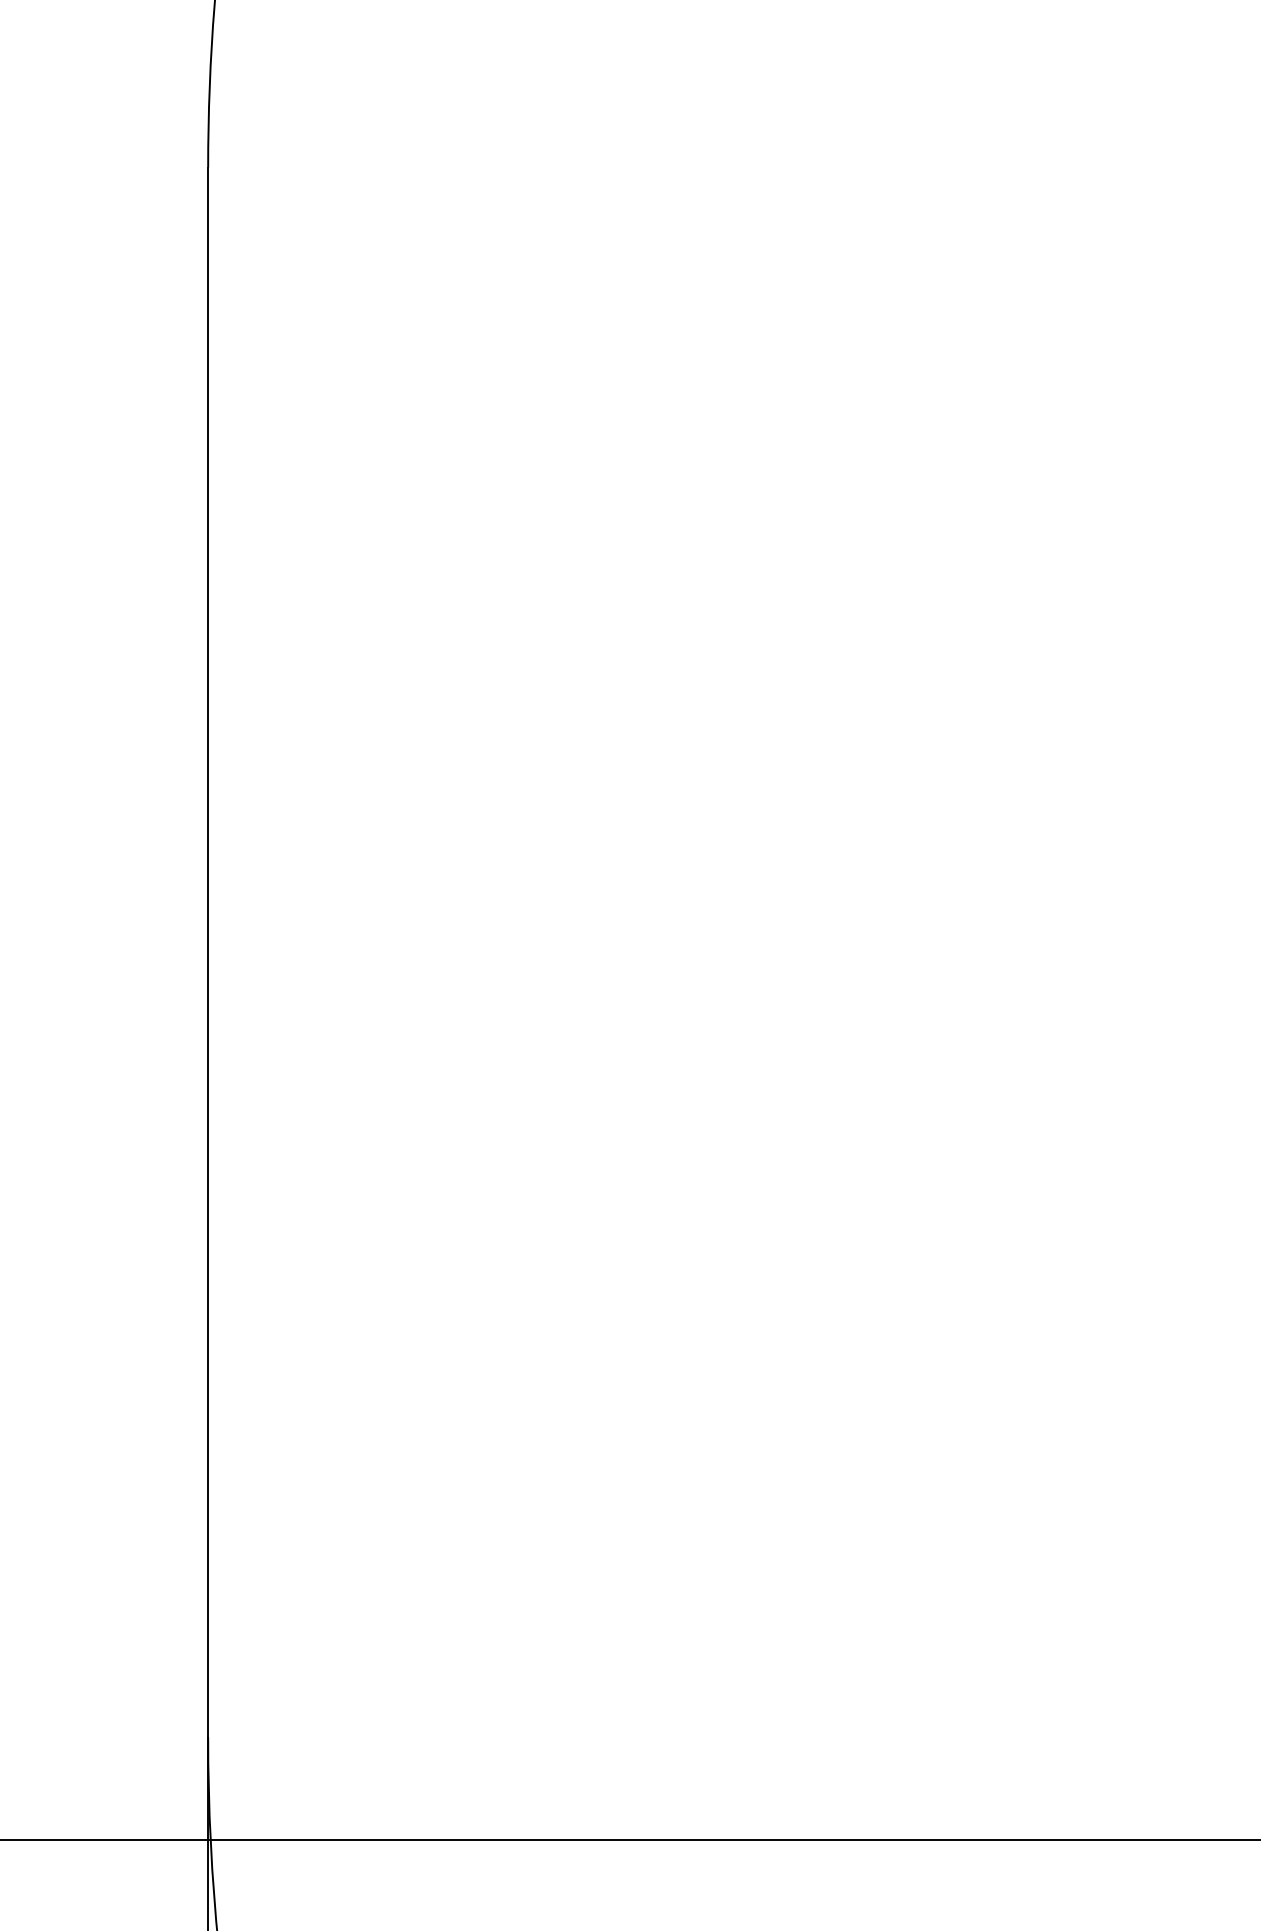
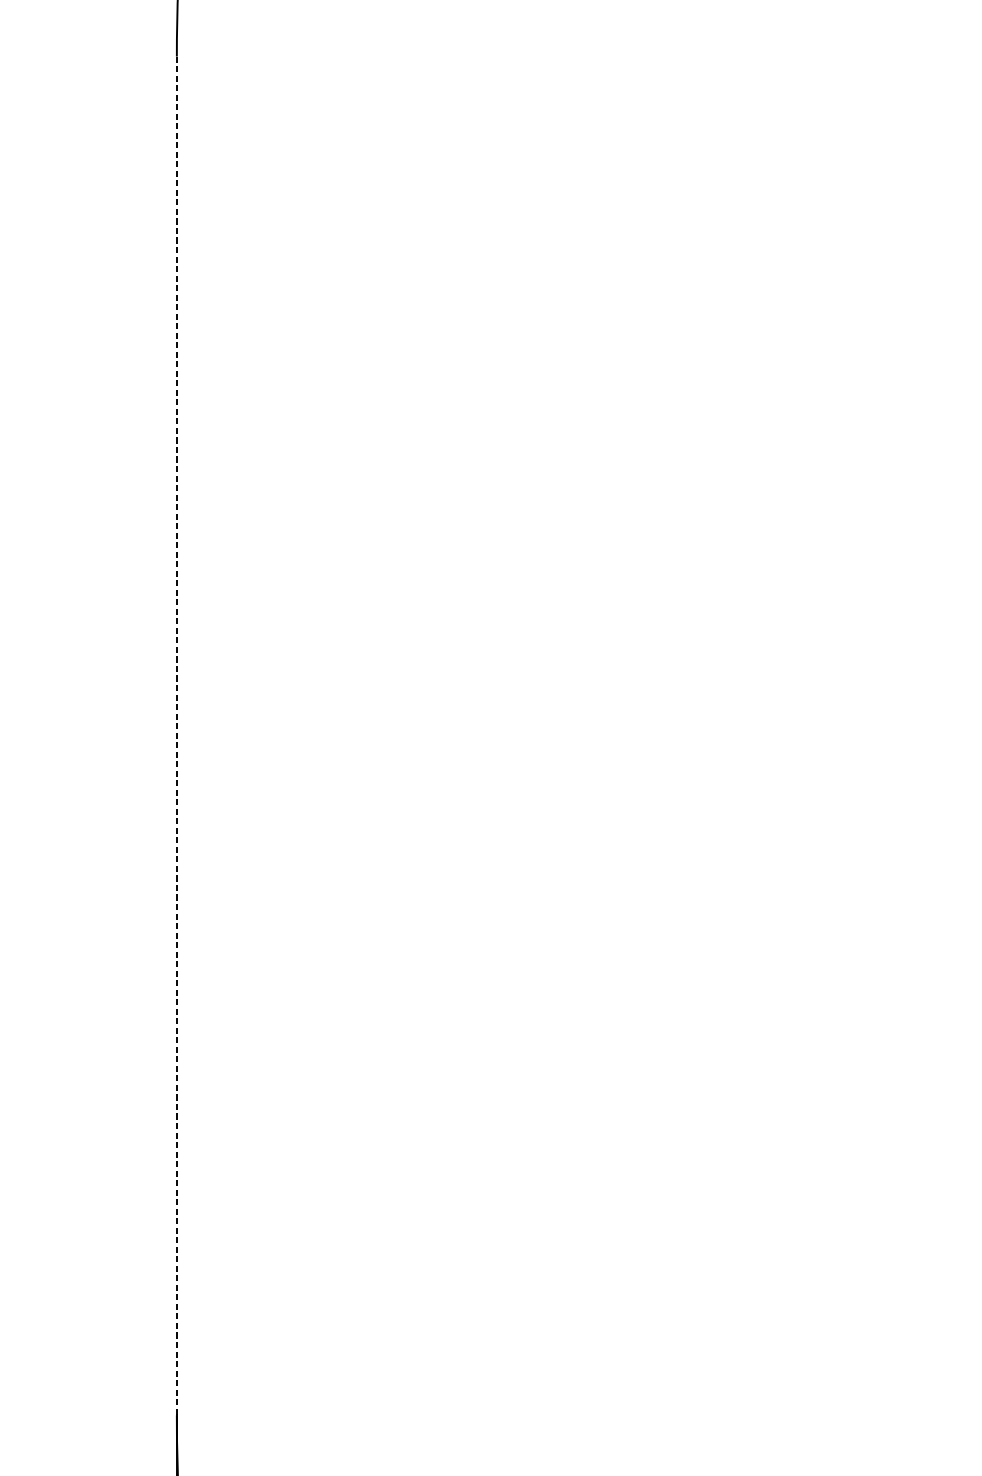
line: (208, 952) -> (177, 735), solid -> dashed

